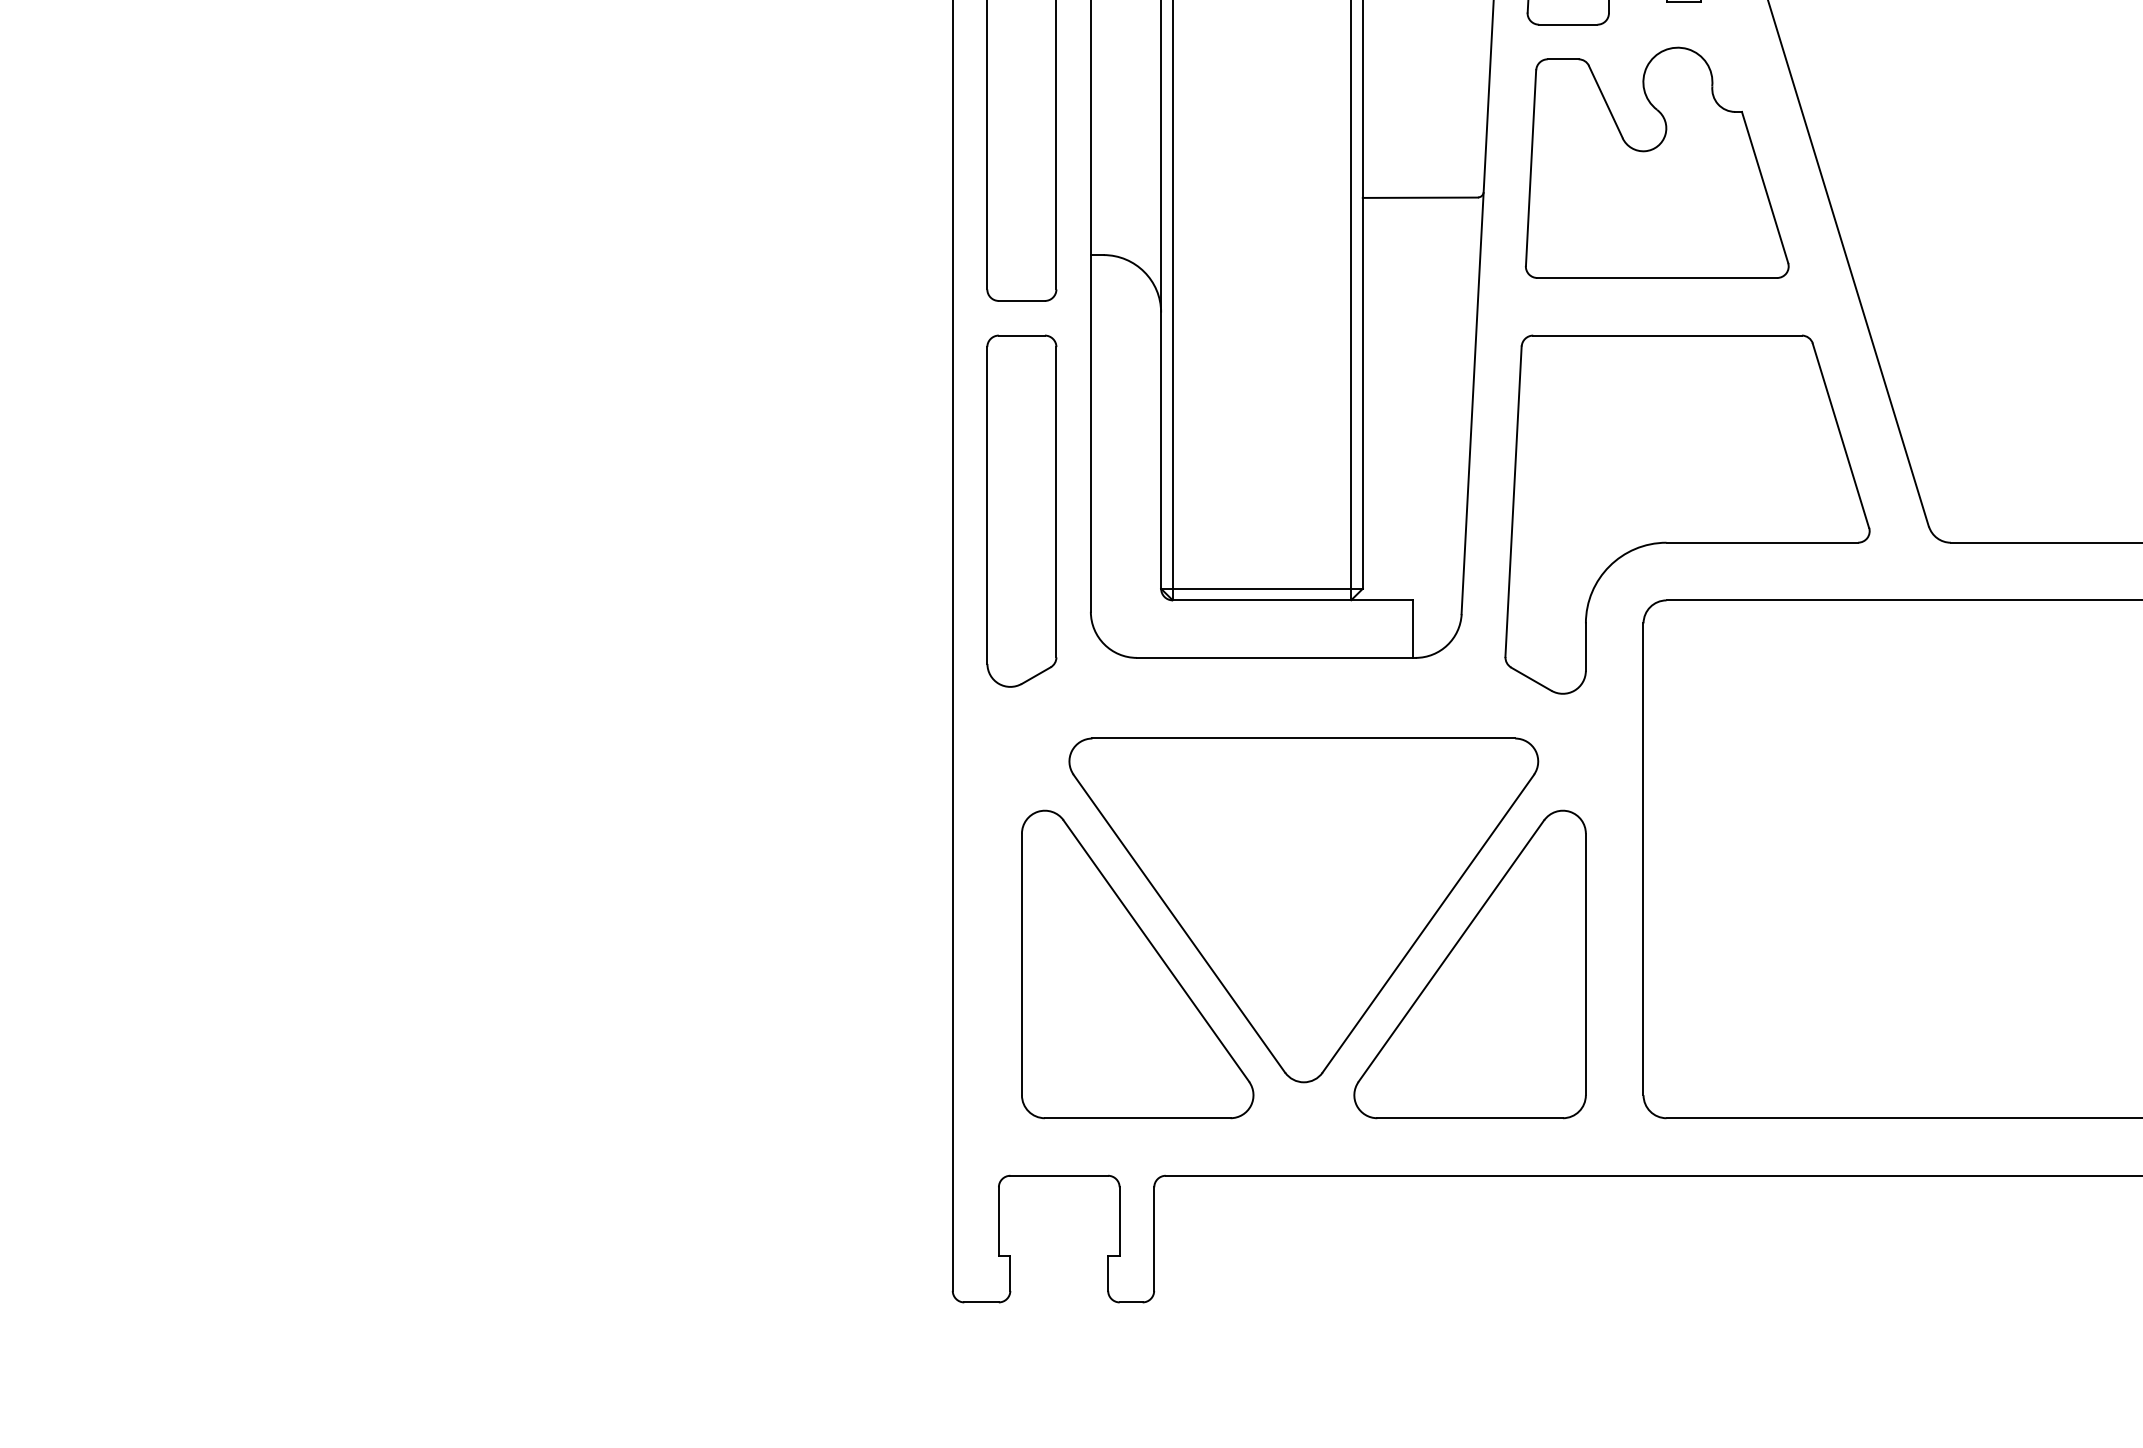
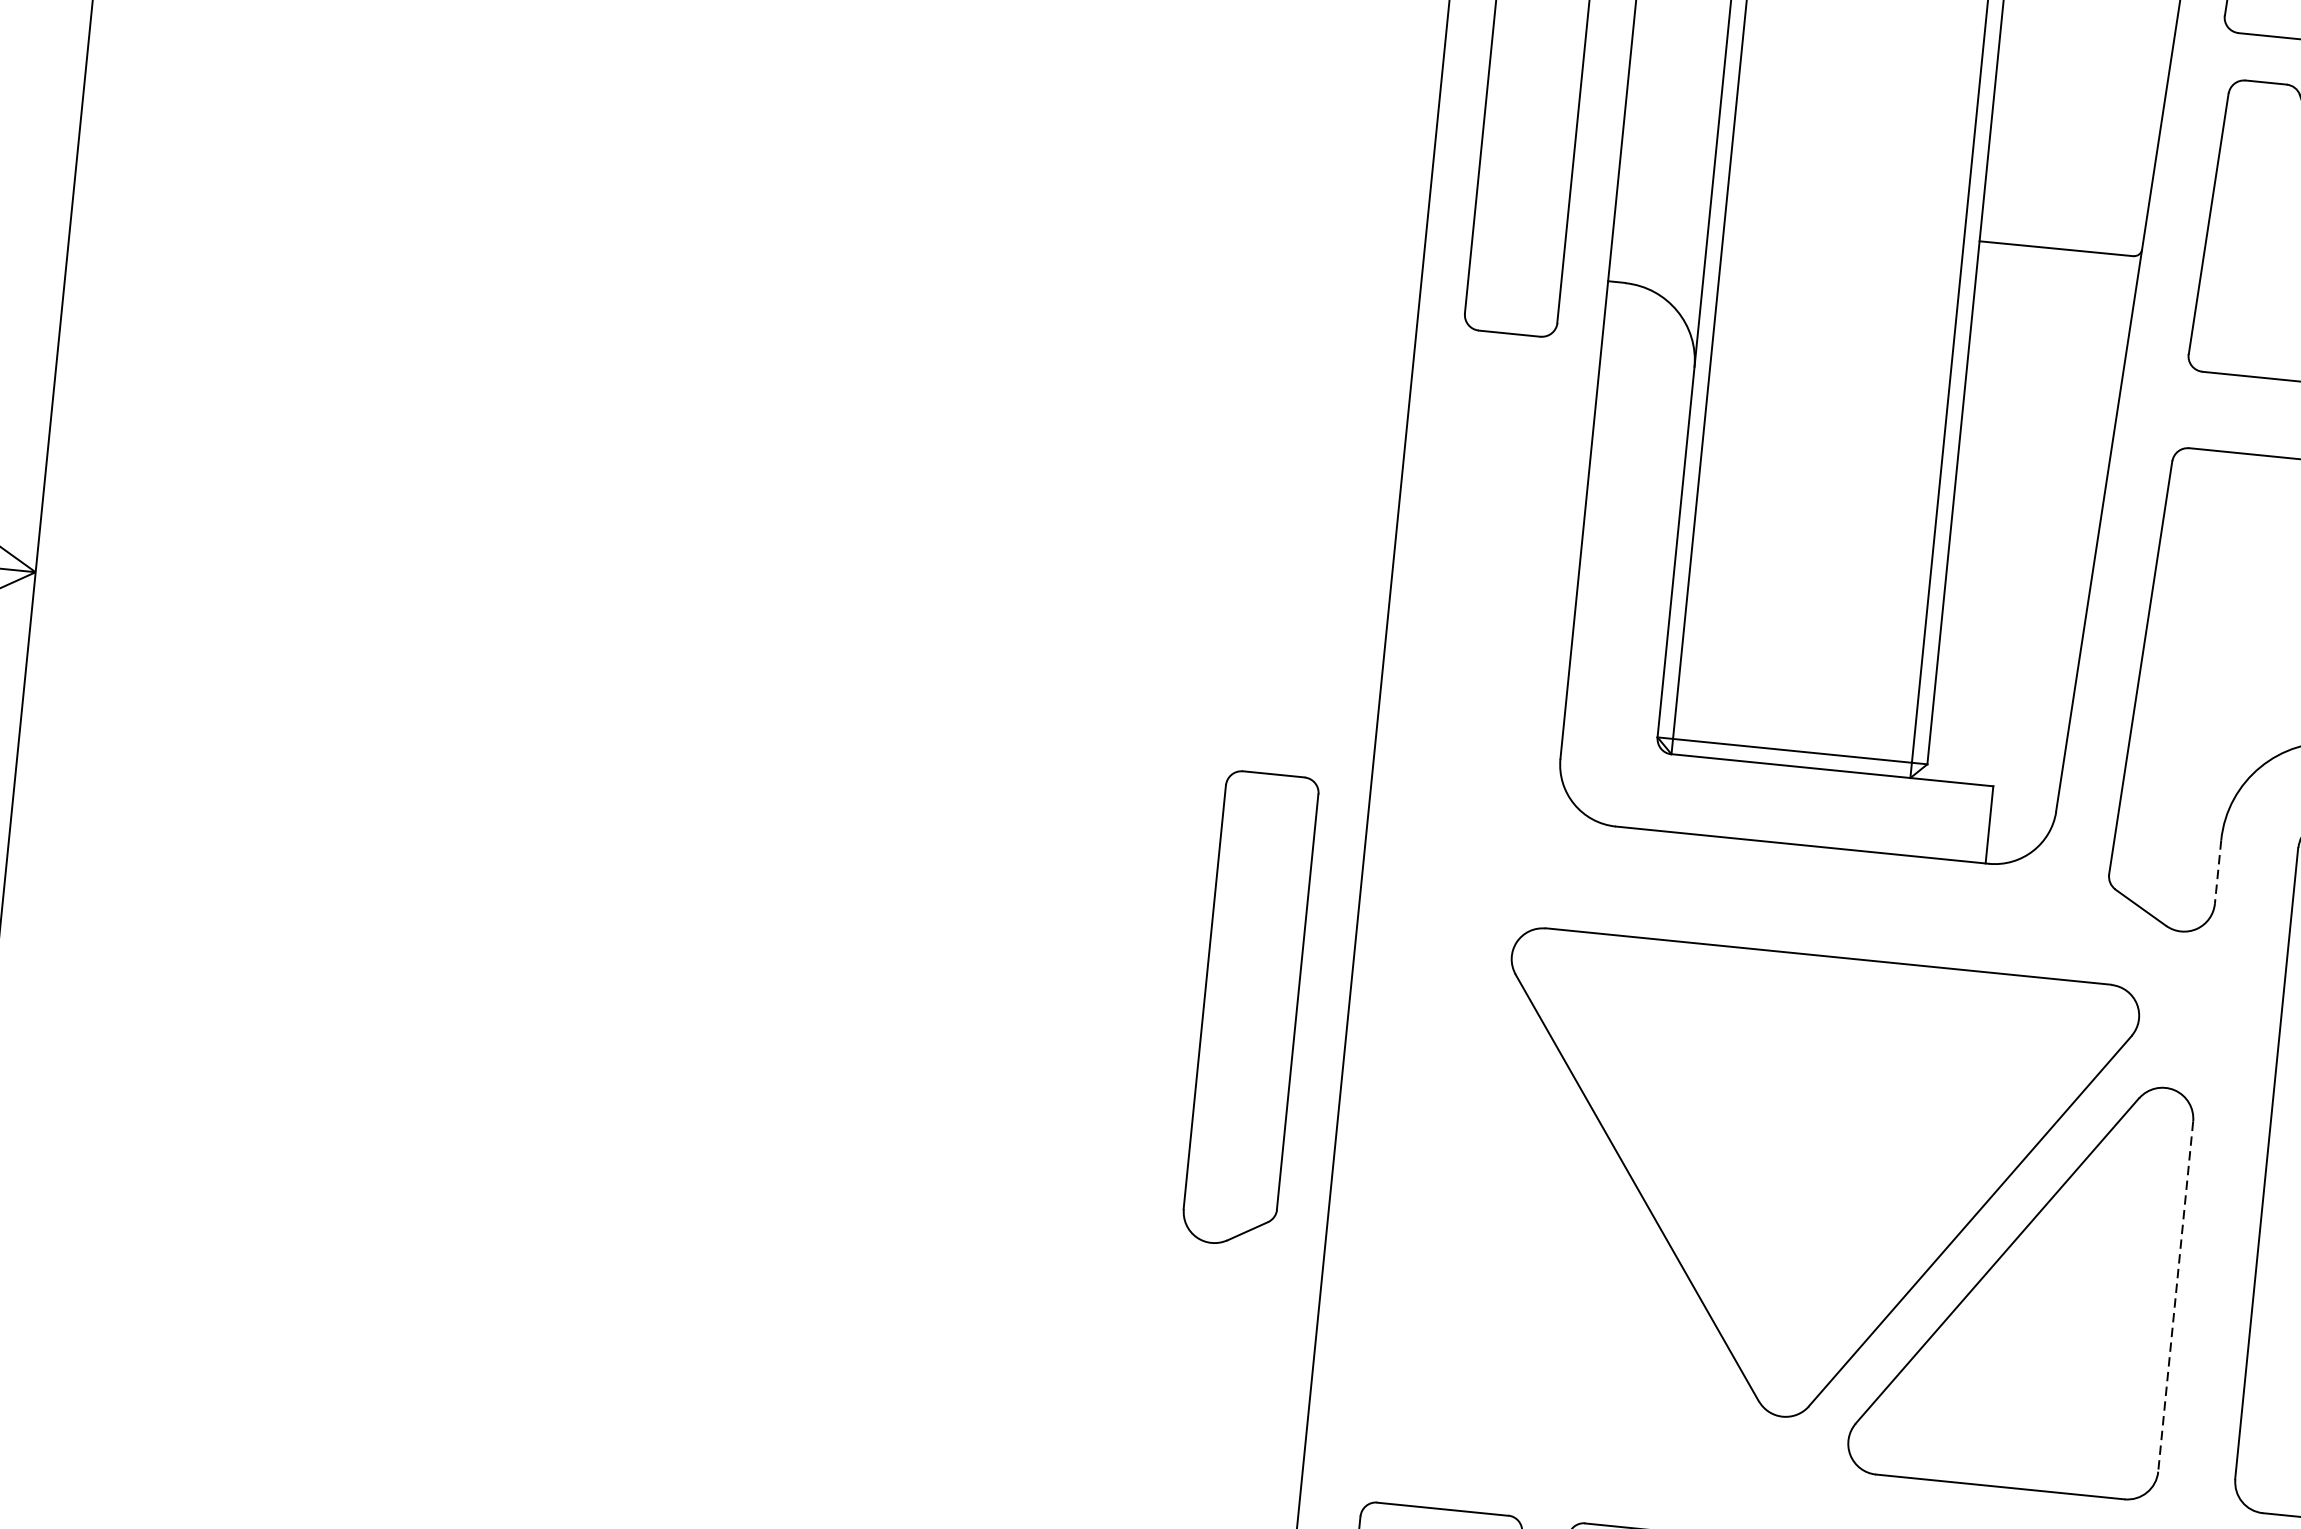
part: (1021, 510) -> (1249, 1008), moved
line: (1585, 647) -> (2217, 872), solid -> dashed
part: (1137, 964) -> (1575, 1236), removed
line: (1585, 964) -> (2175, 1296), solid -> dashed

